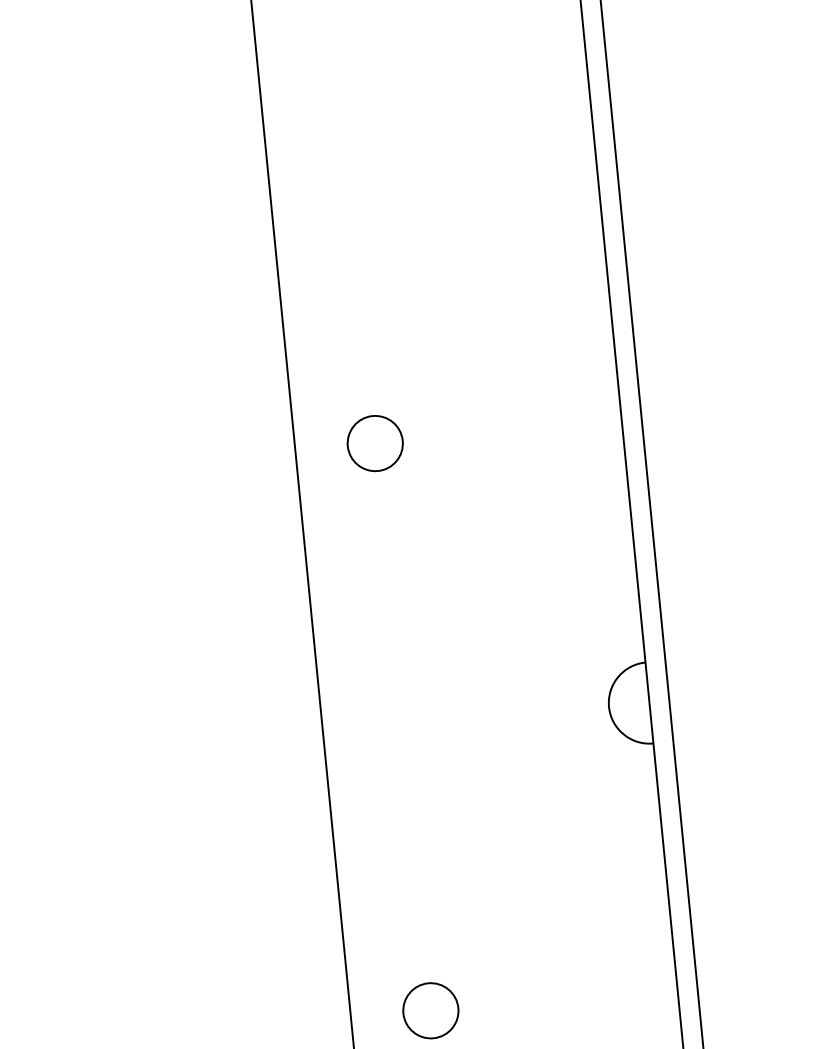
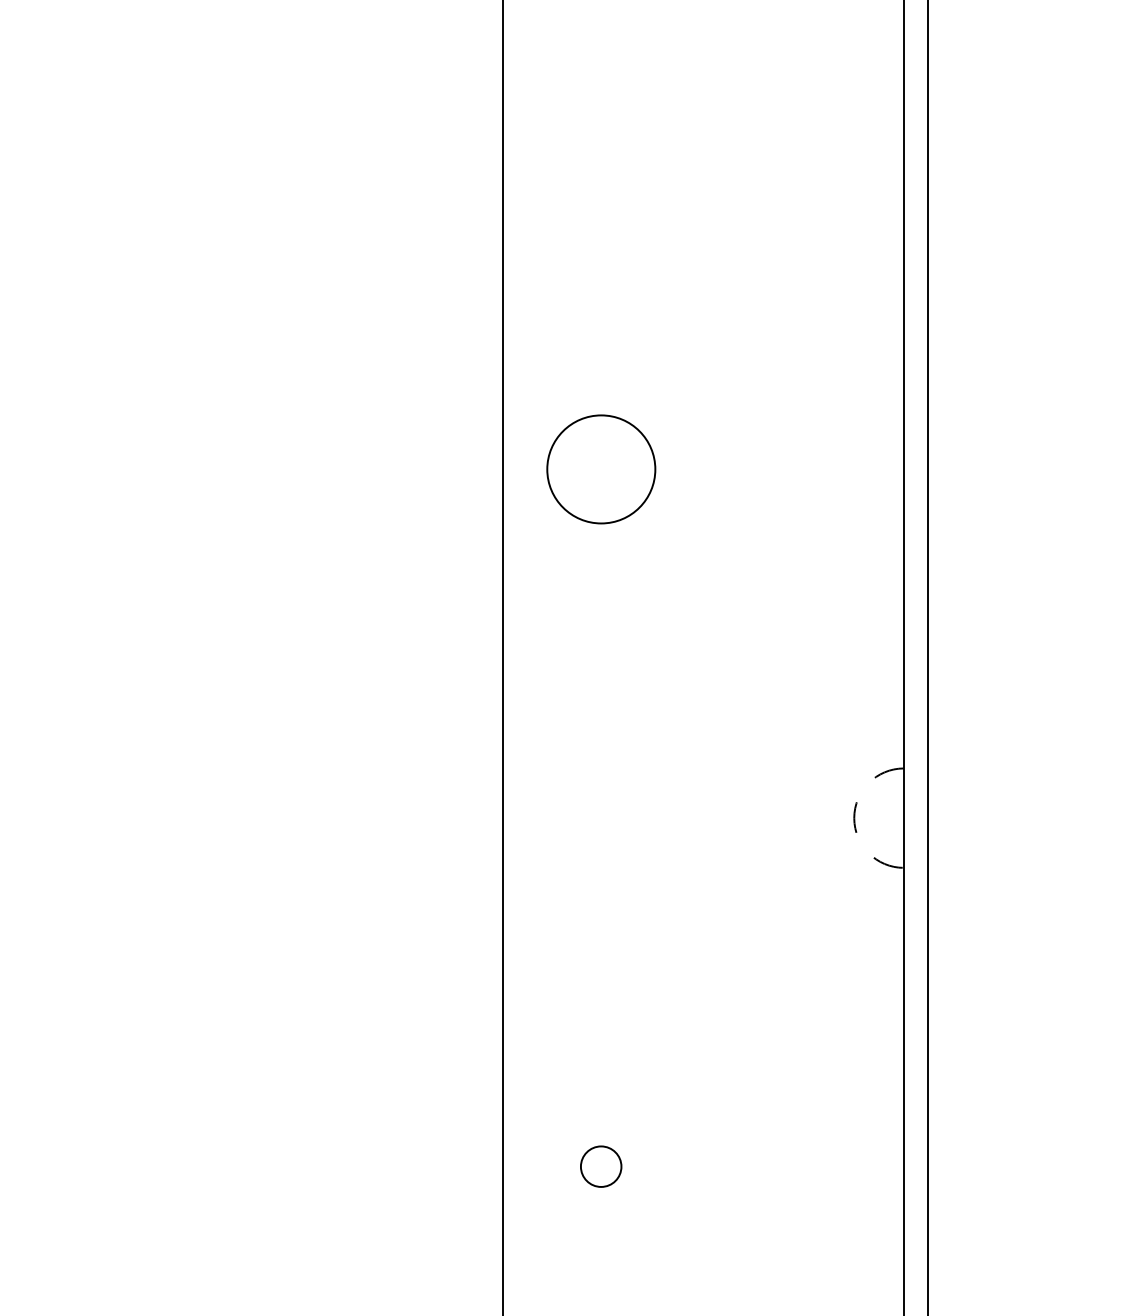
circle: (374, 443) -> (600, 469), size x1.6
arc: (609, 707) -> (854, 818), solid -> dashed
circle: (430, 1010) -> (600, 1166), size x0.6

